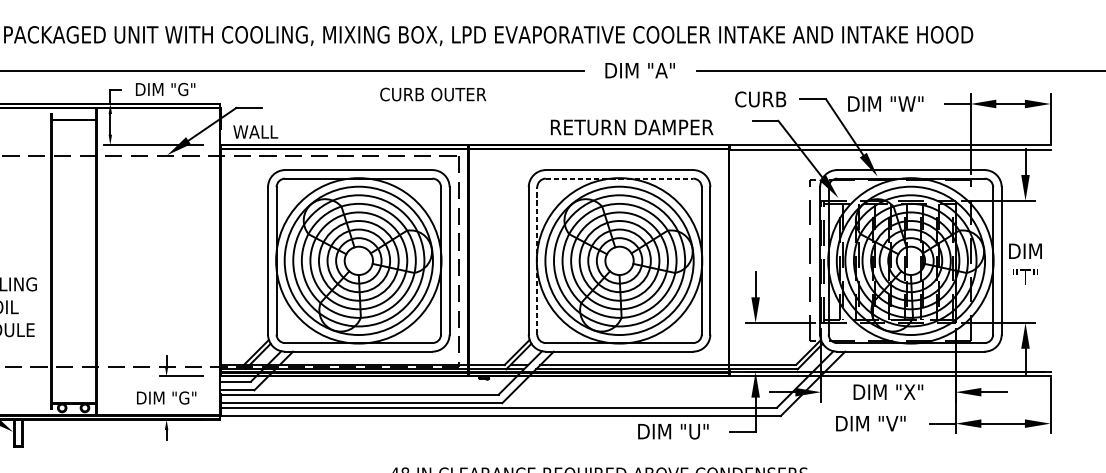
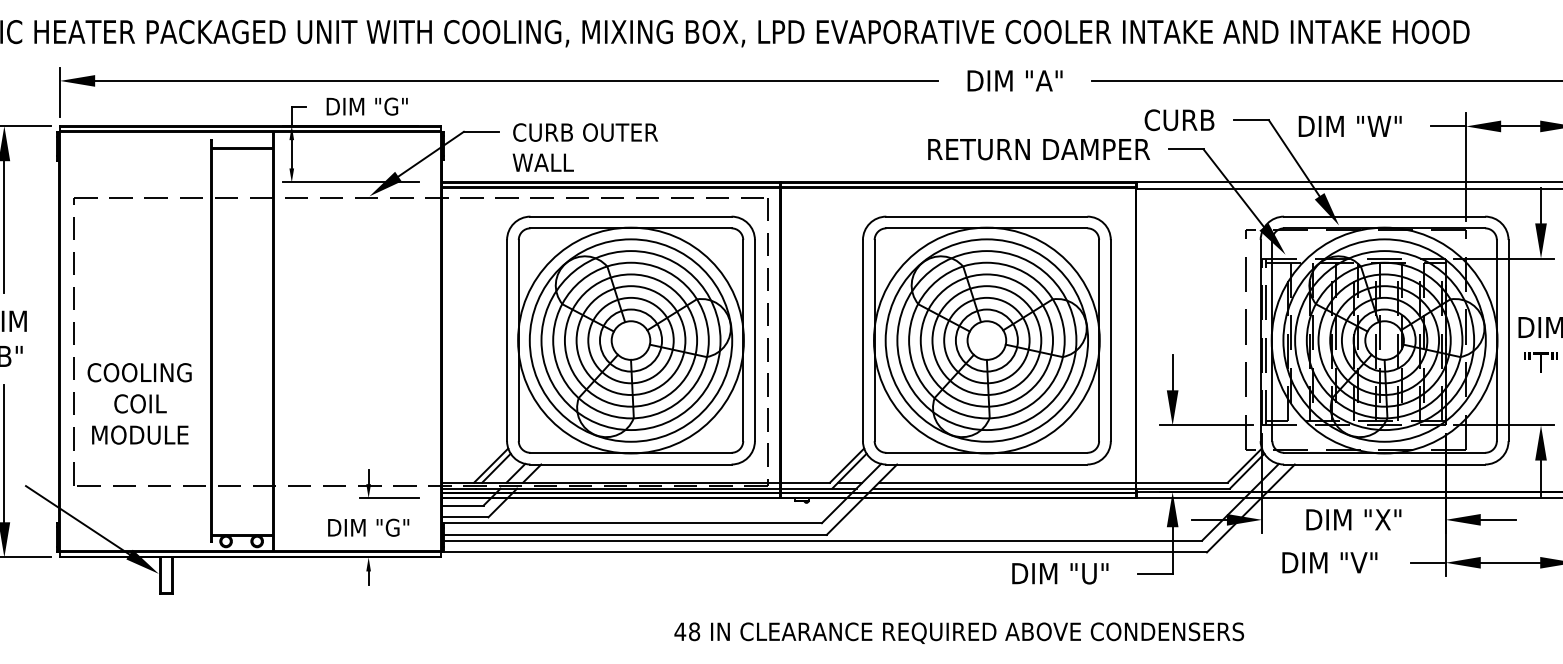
text: (433, 94) -> (585, 132), moved
text: (631, 127) -> (1038, 149), moved
text: (255, 131) -> (542, 162), moved
line: (619, 178) -> (986, 228), dashed -> solid
line: (537, 260) -> (874, 340), dashed -> solid

